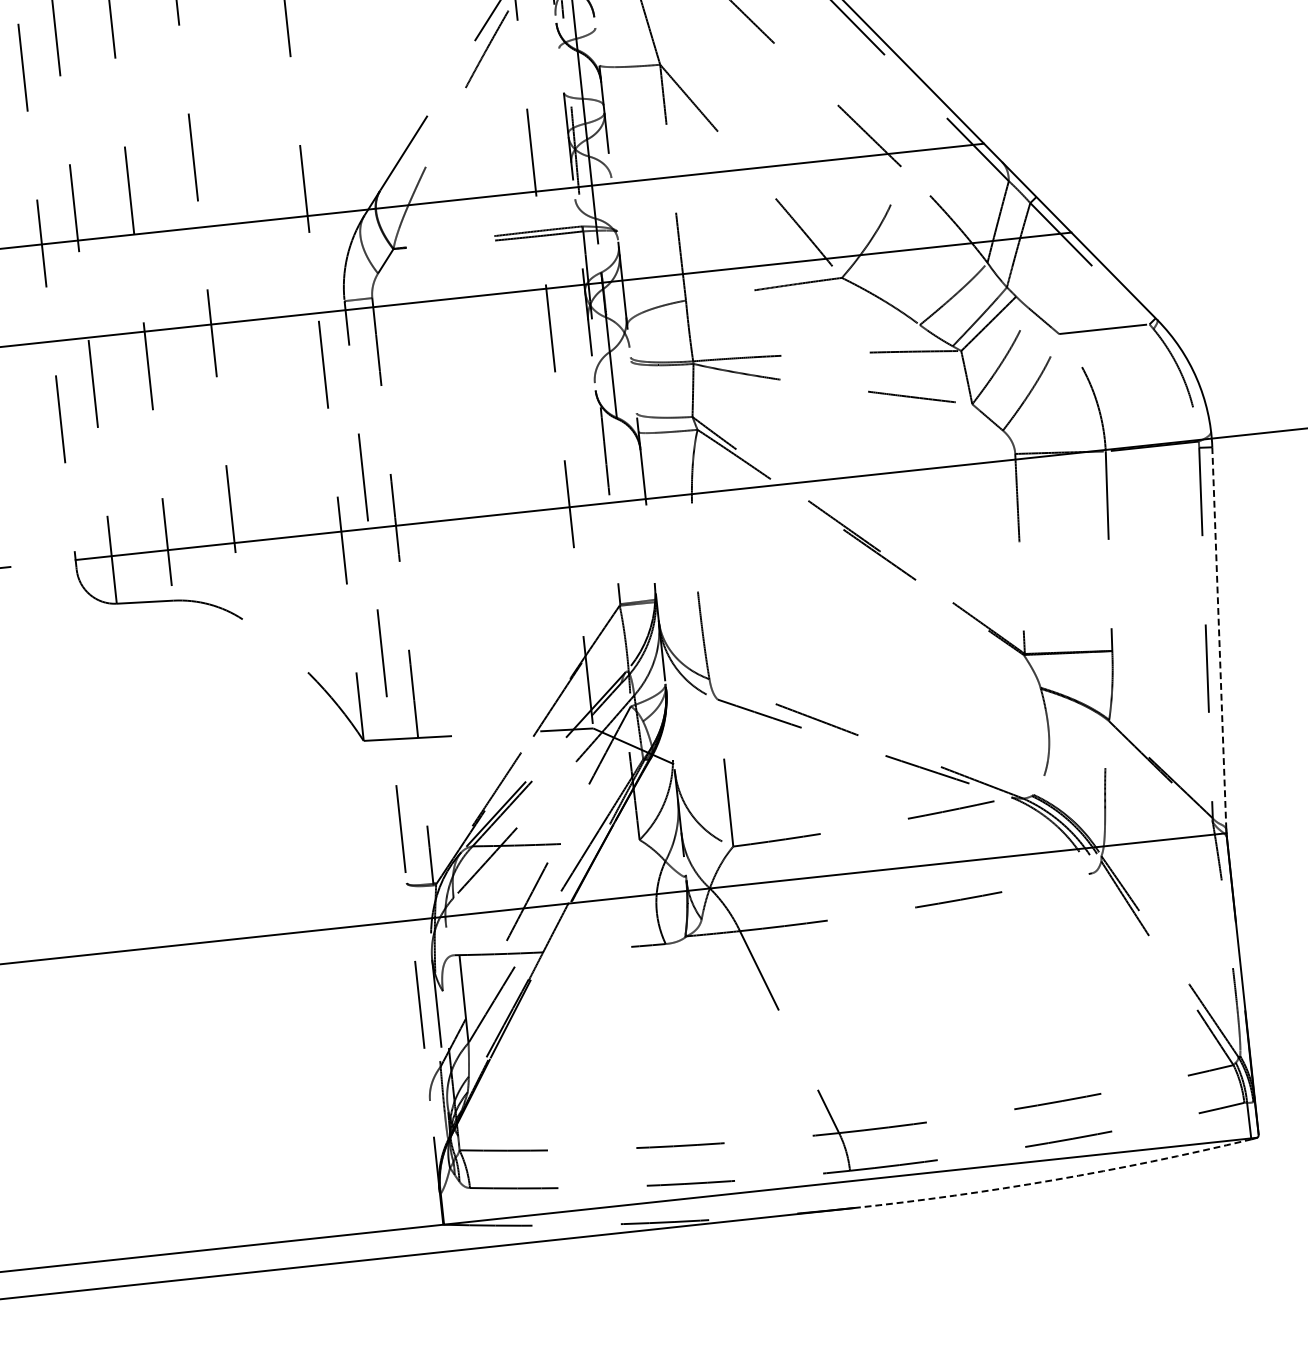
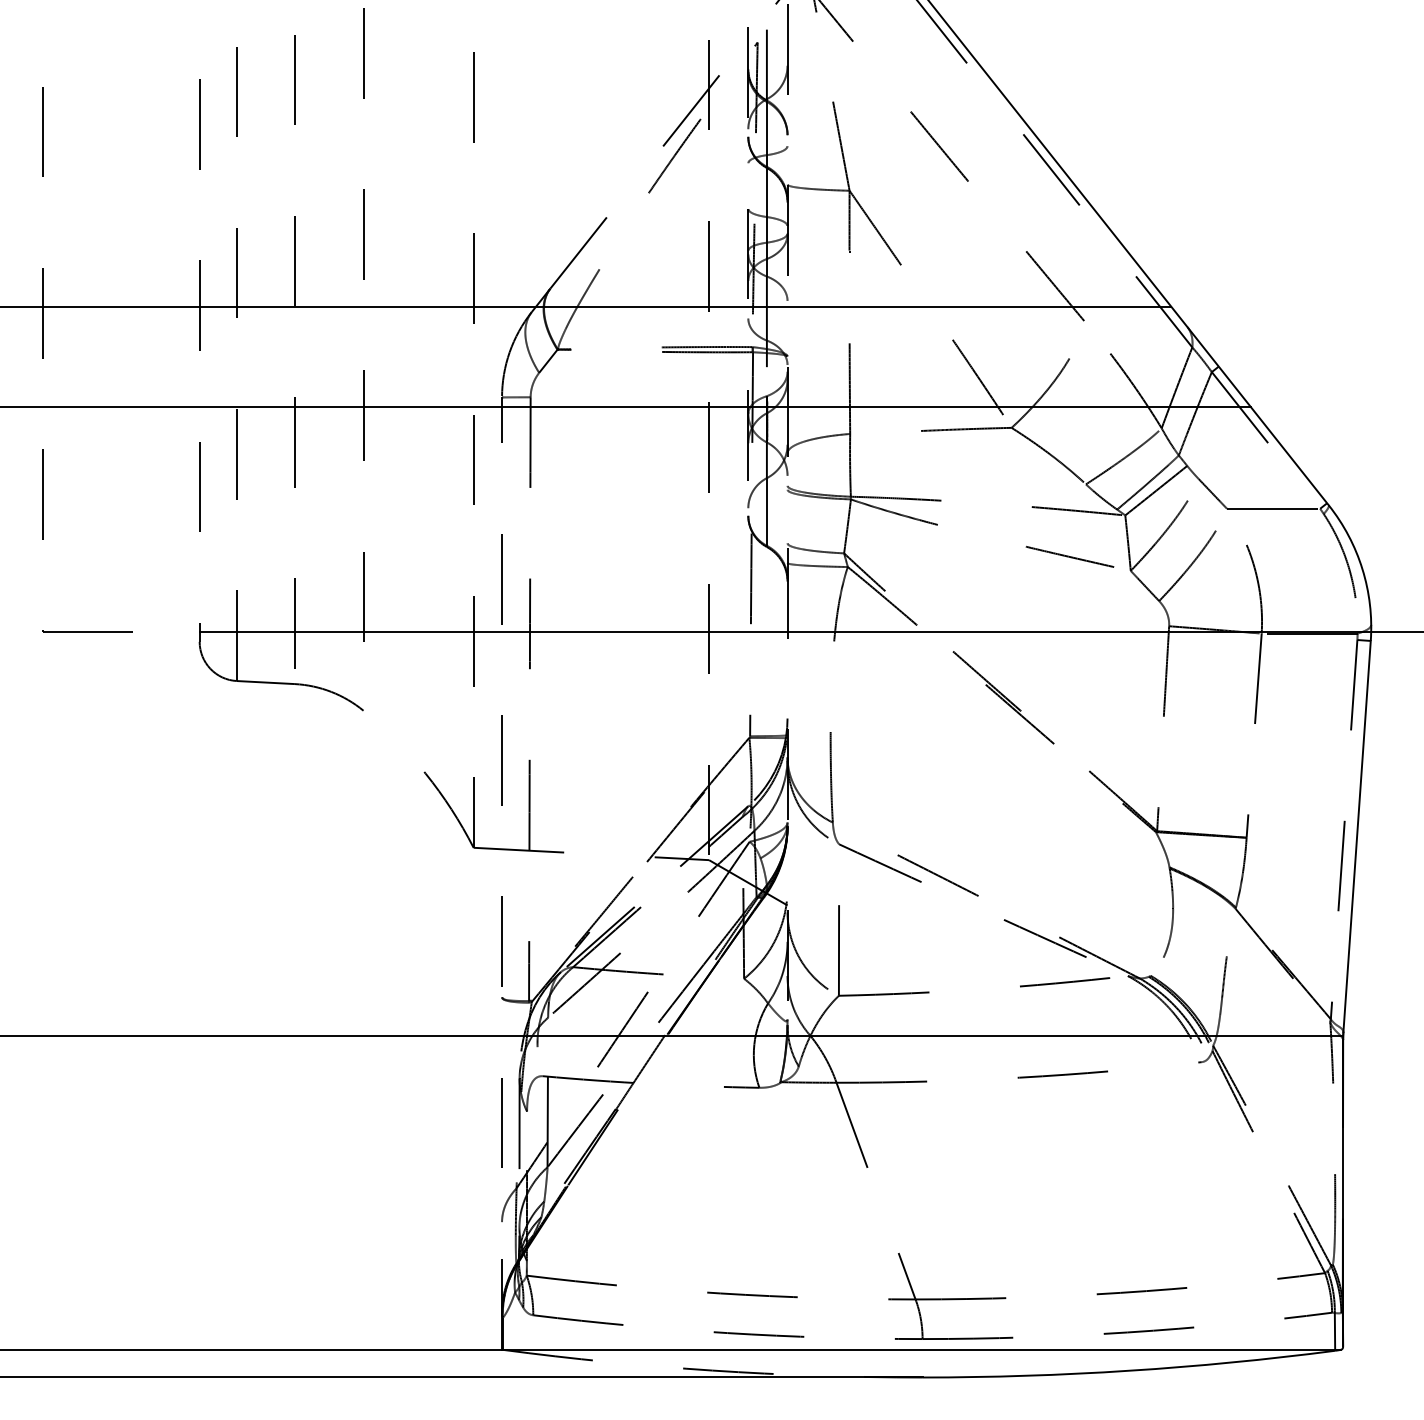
line: (1219, 638) -> (1357, 836), dashed -> solid
arc: (1053, 1179) -> (1129, 1370), dashed -> solid

